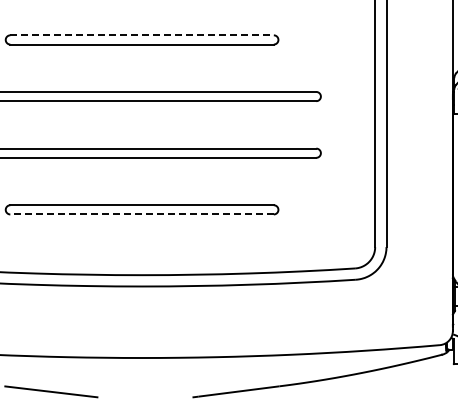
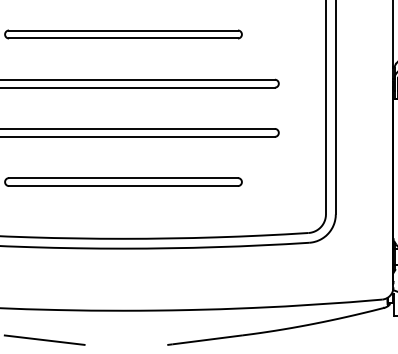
line: (142, 35) -> (123, 30), dashed -> solid
line: (142, 214) -> (123, 186), dashed -> solid

